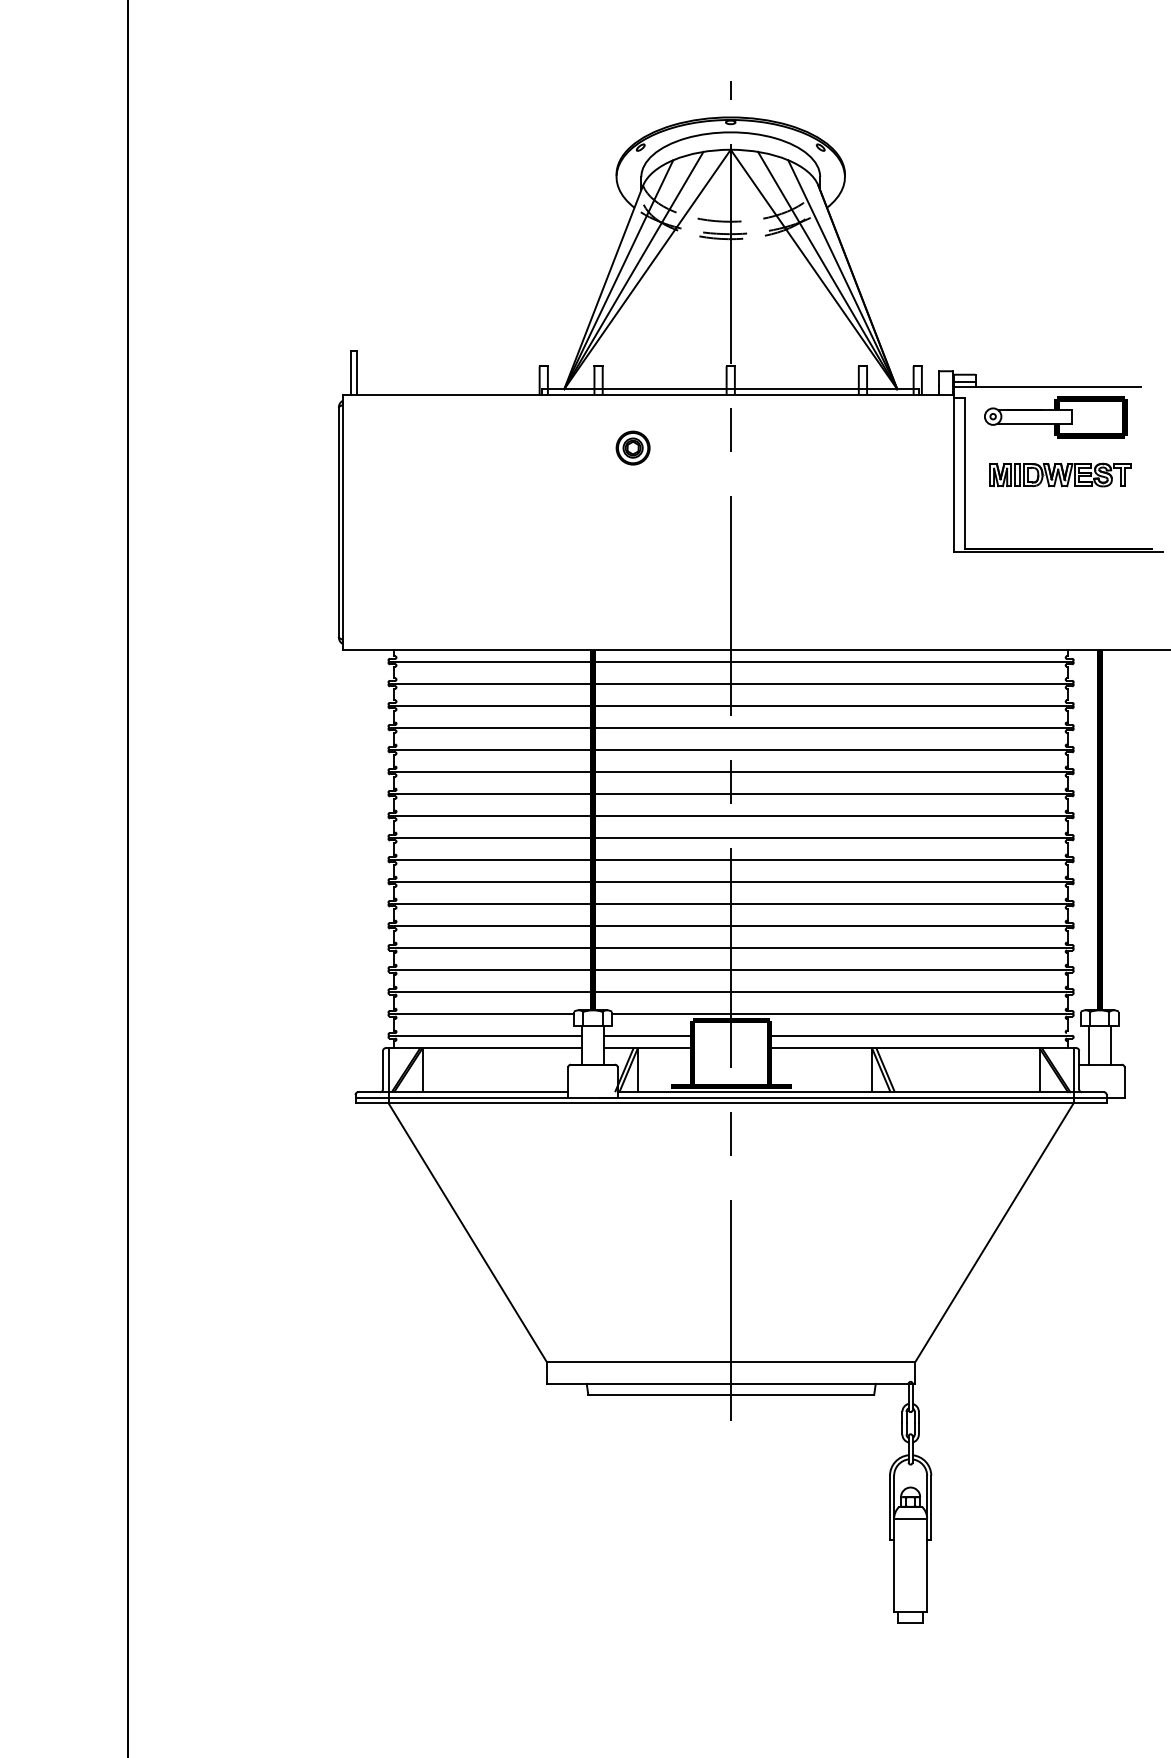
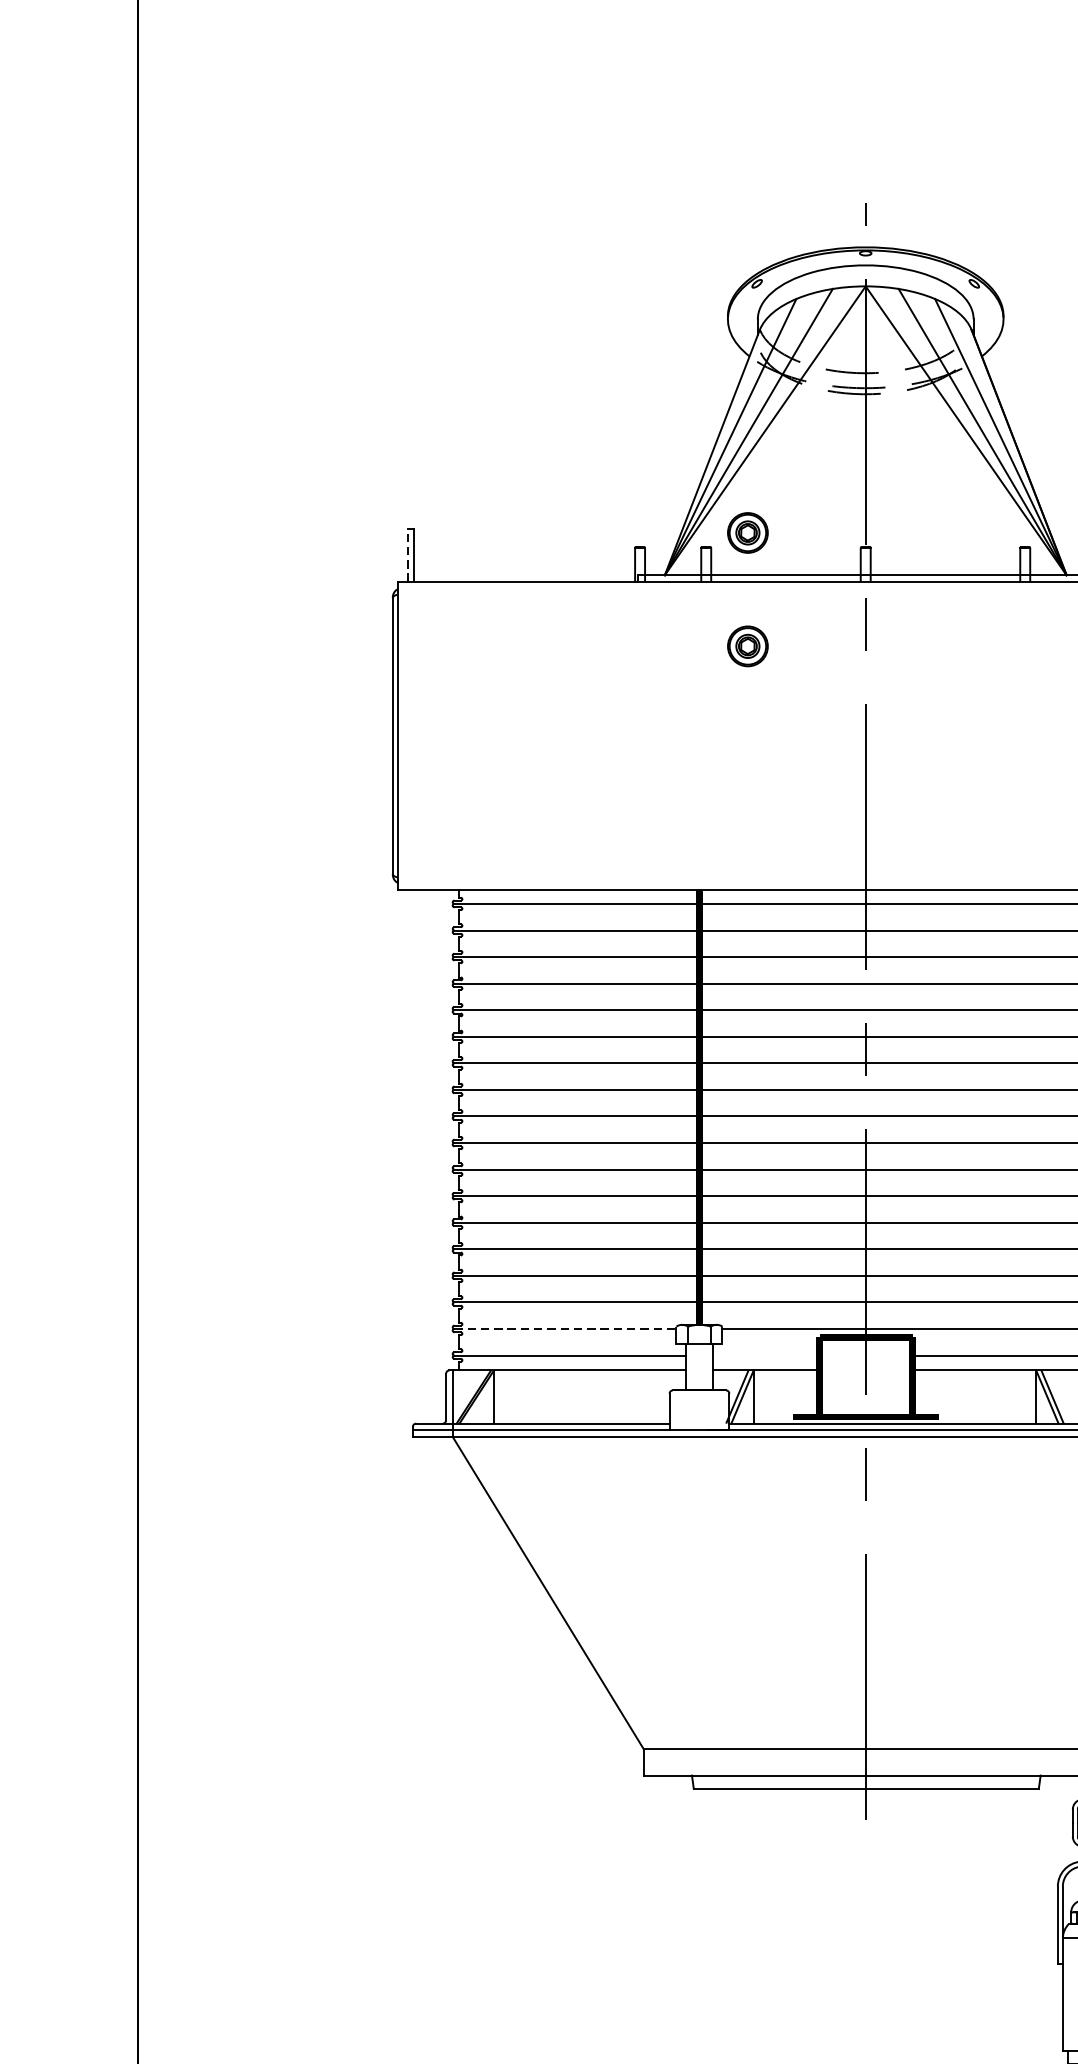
part: (632, 353) -> (747, 532), added
line: (351, 372) -> (408, 555), solid -> dashed
line: (482, 1013) -> (566, 1328), solid -> dashed
line: (647, 1035) -> (765, 1355), removed

